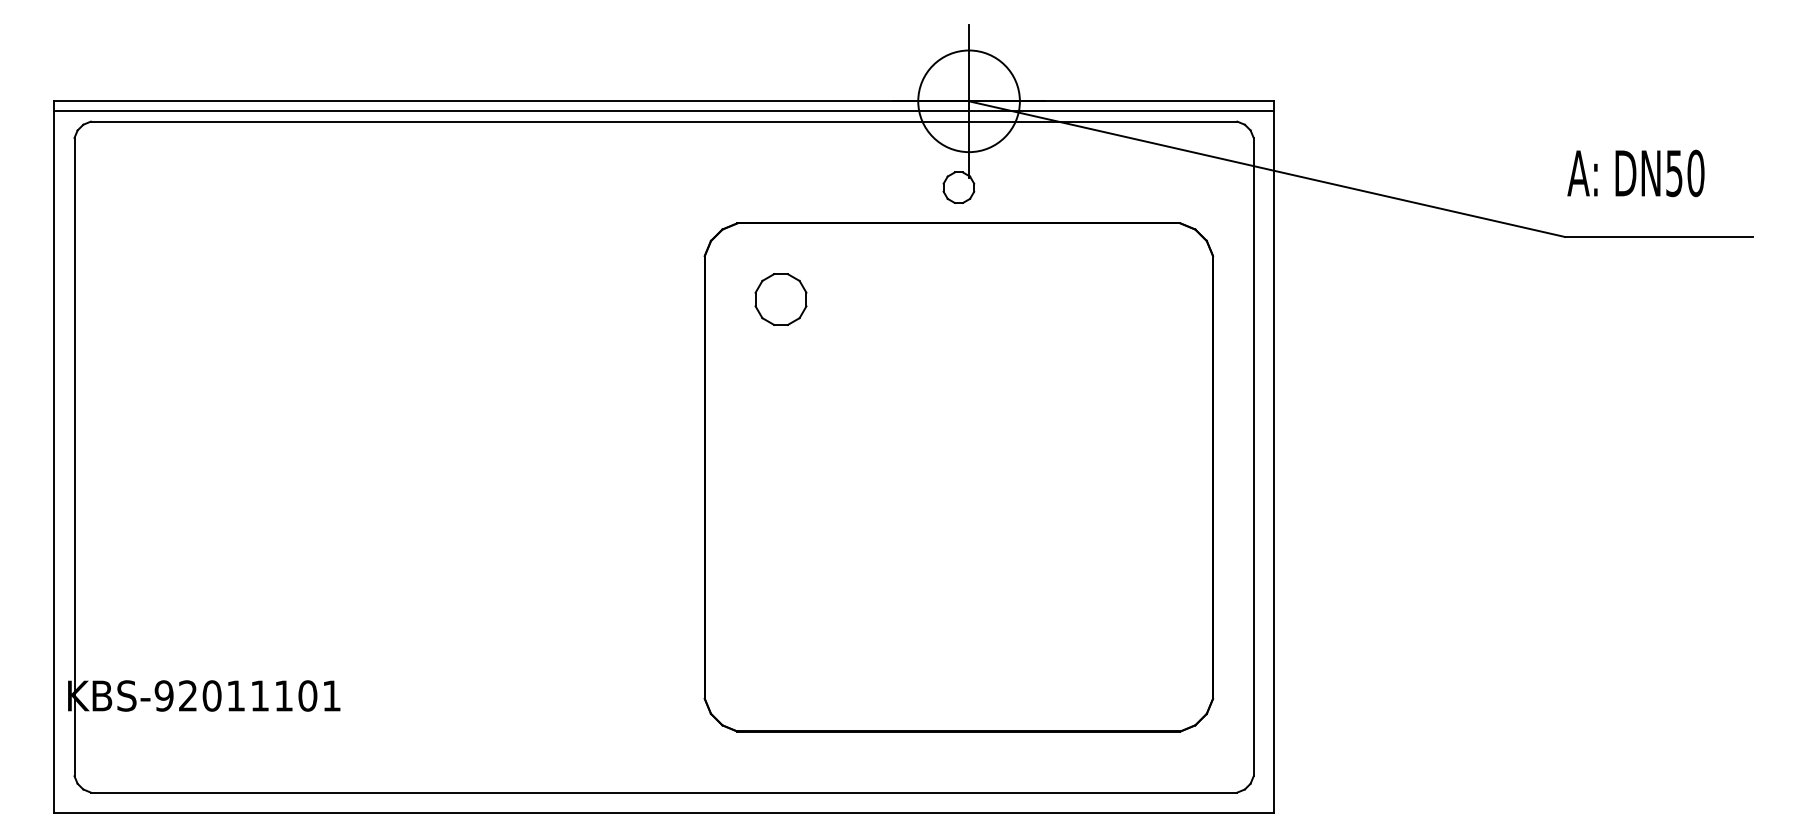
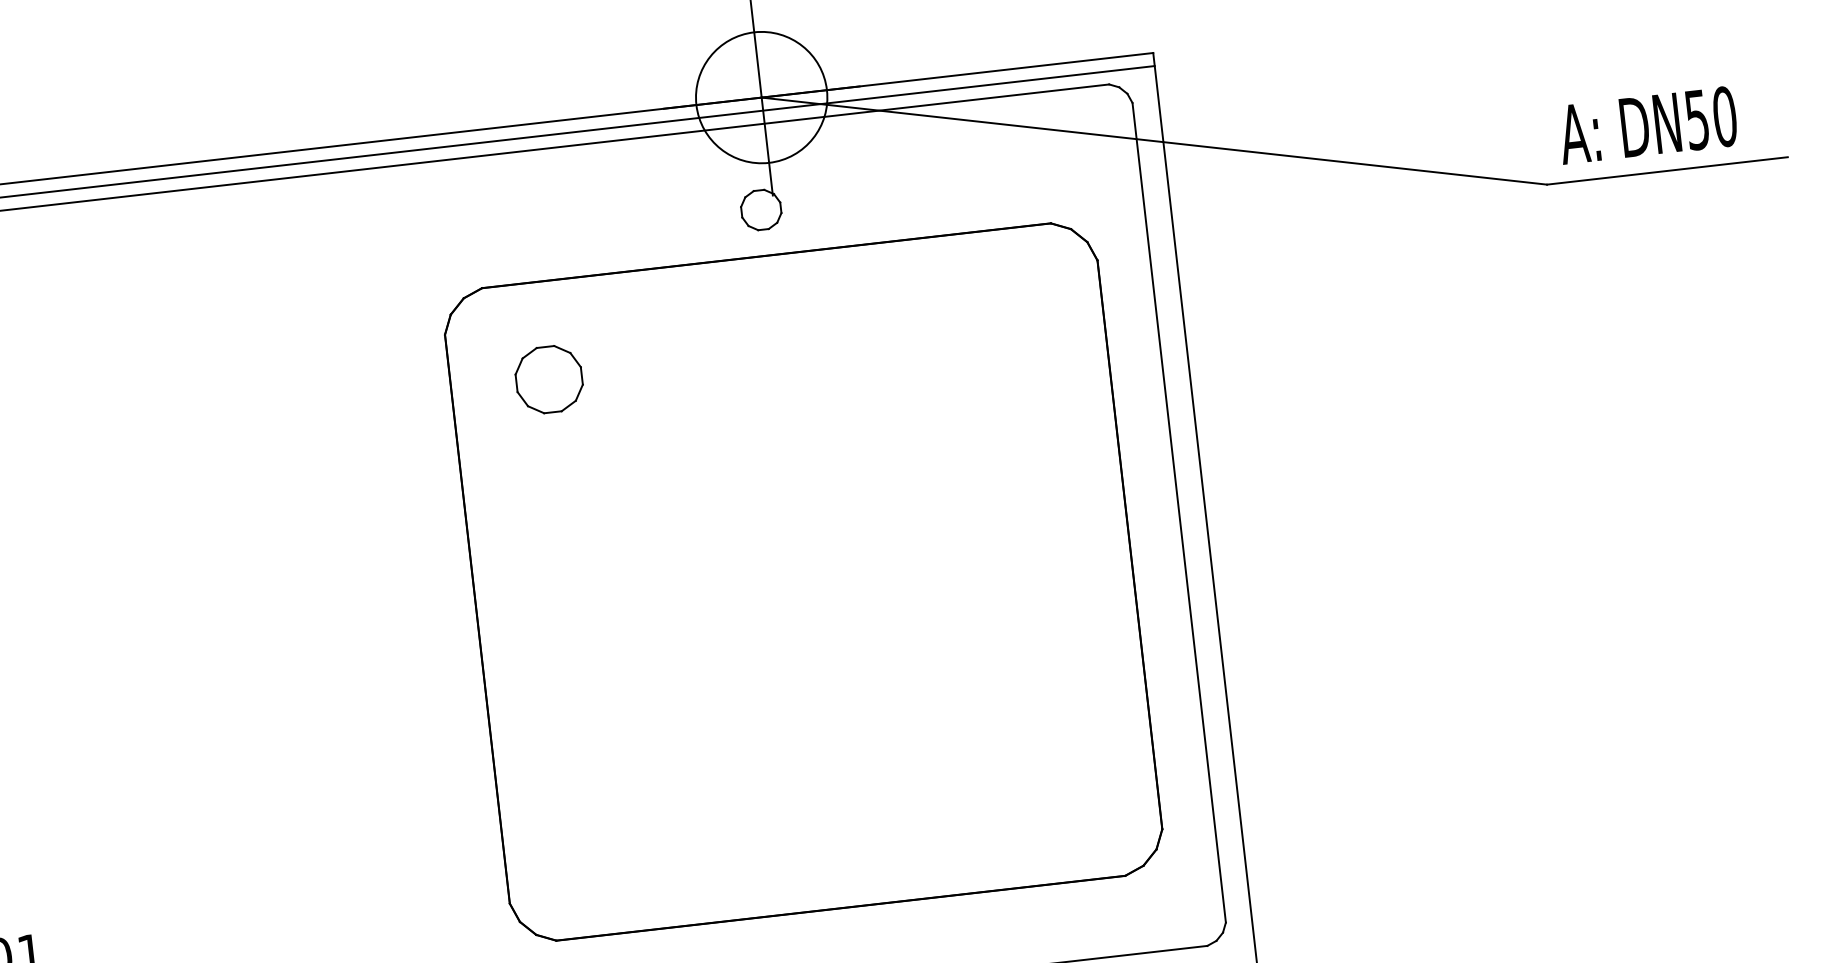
text: (1635, 173) -> (1647, 125), moved

